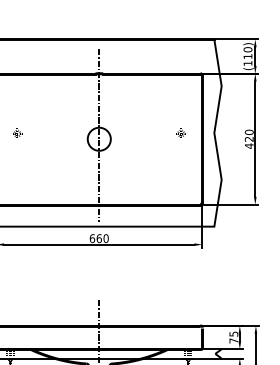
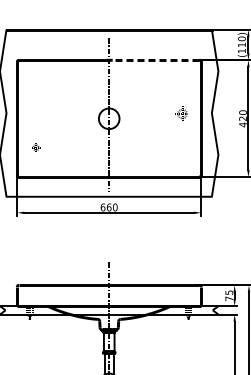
line: (151, 73) -> (155, 60), solid -> dashed
part: (17, 133) -> (36, 147), moved
part: (180, 133) -> (181, 113), size x1.6

